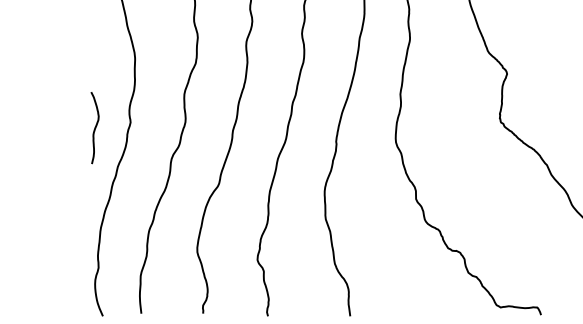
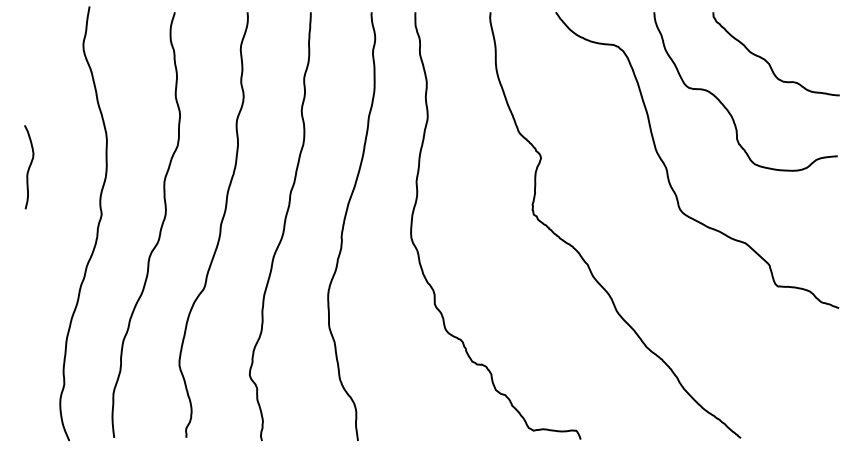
curve: (95, 128) -> (29, 167), moved

